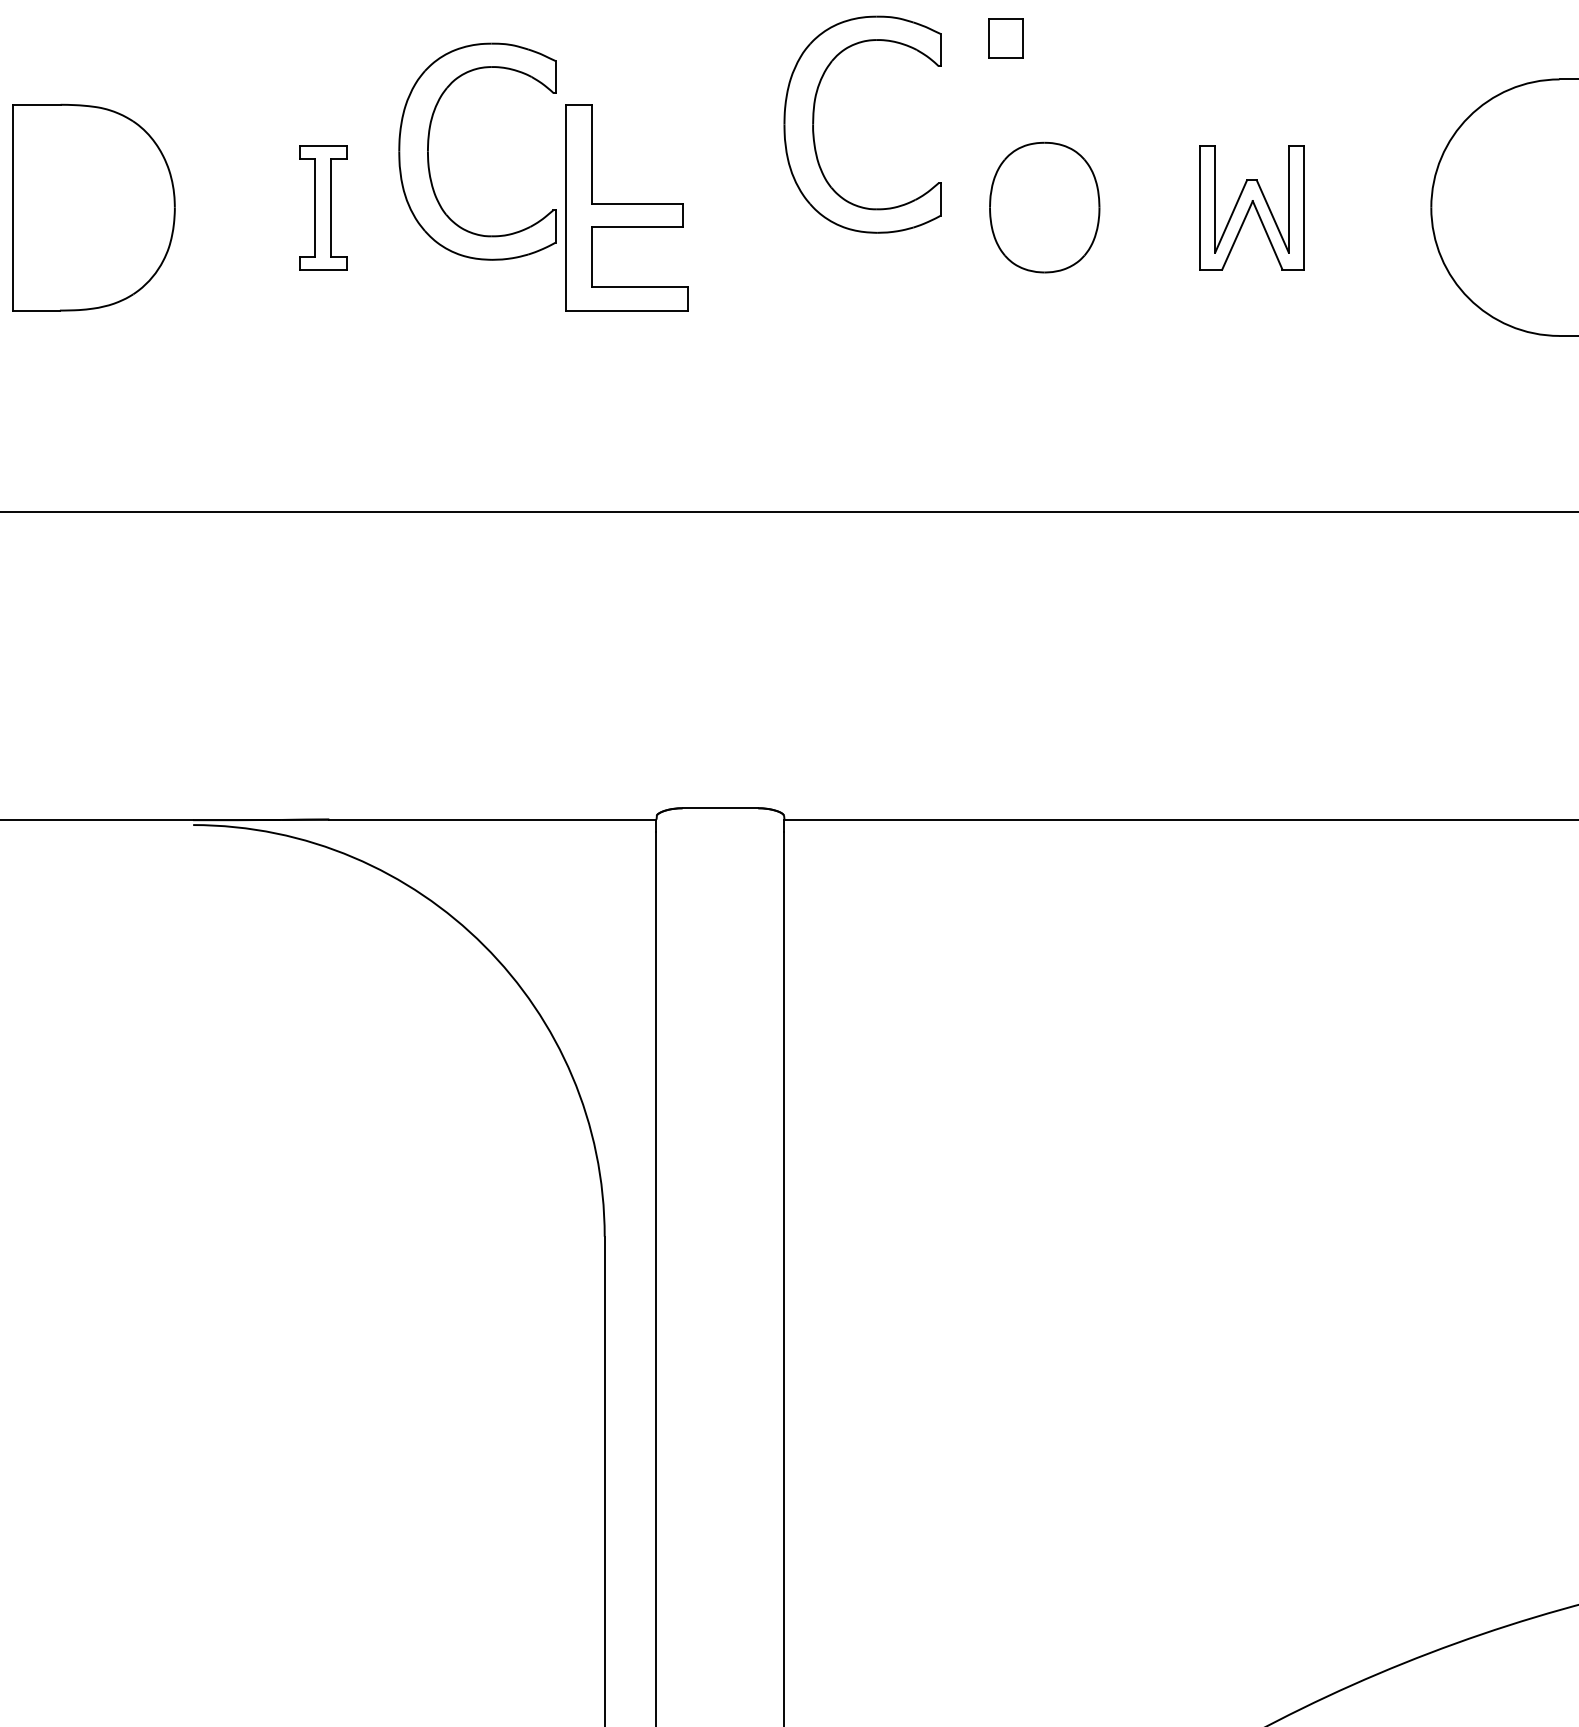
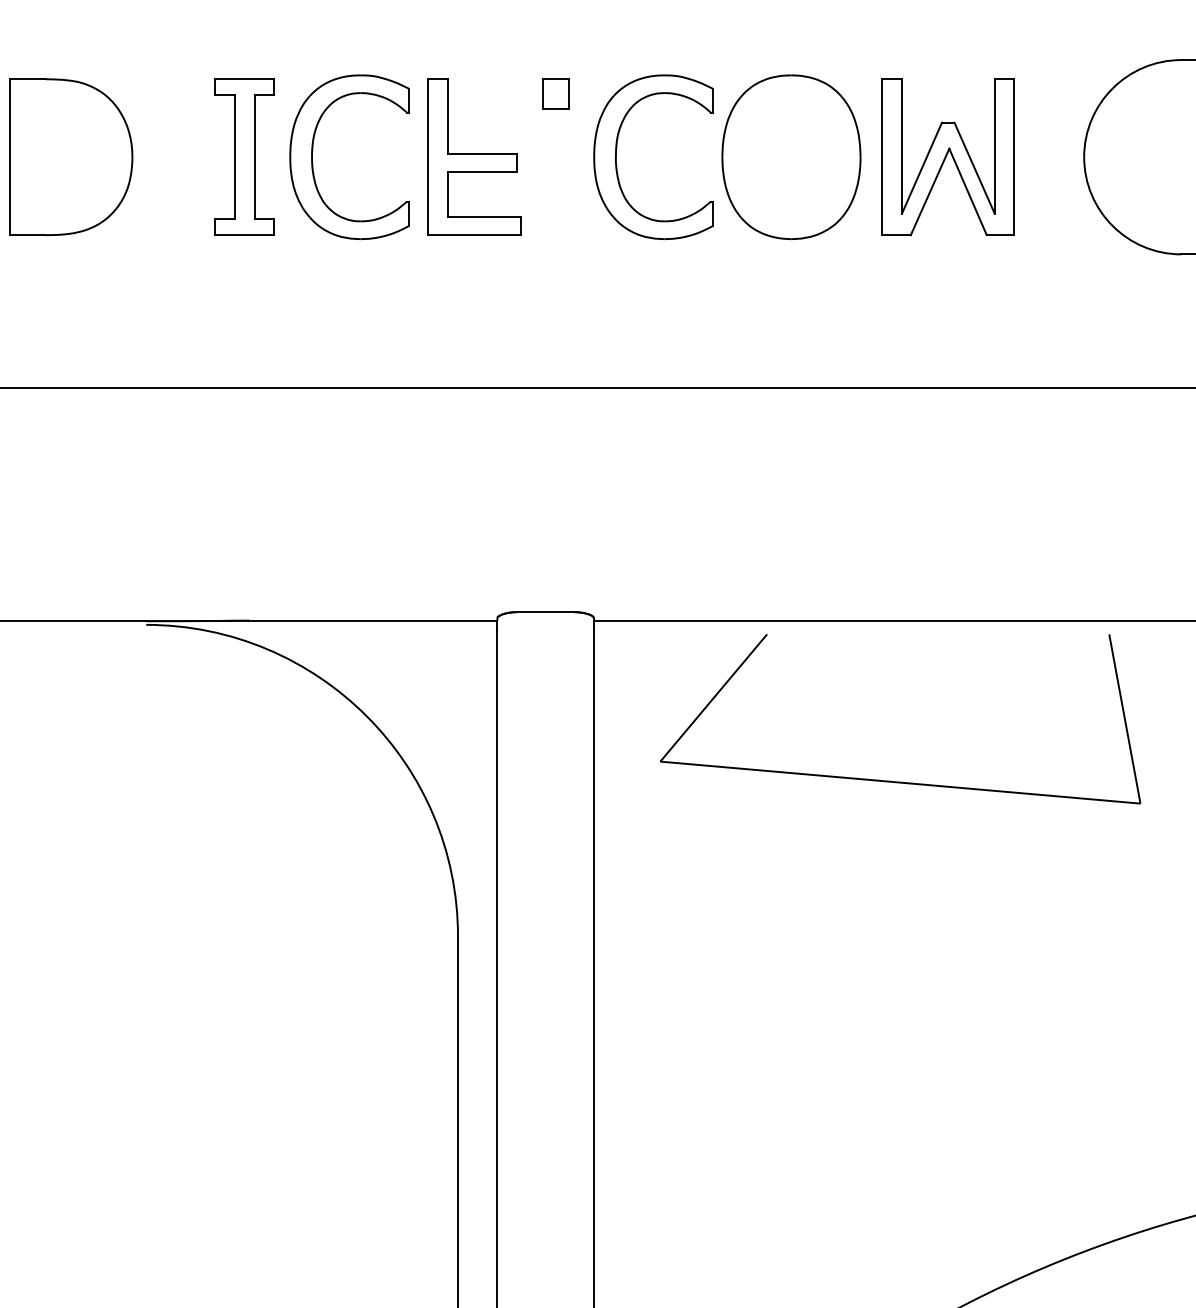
part: (1005, 38) -> (555, 94), moved
part: (814, 122) -> (616, 155), moved
part: (429, 142) -> (313, 150), moved
part: (322, 207) -> (244, 157), size x1.67
part: (1044, 207) -> (791, 157), size x1.67
part: (1251, 207) -> (947, 157), size x1.67
hatch: (1188, 949) -> (900, 719), added

